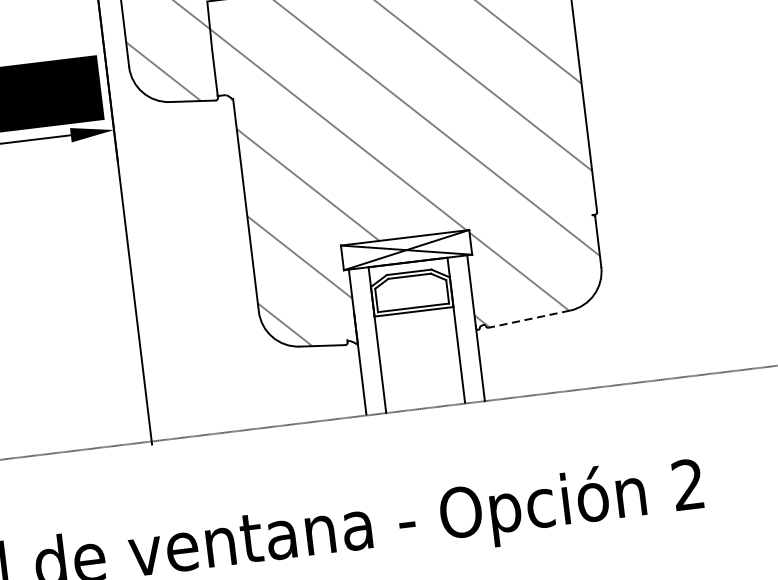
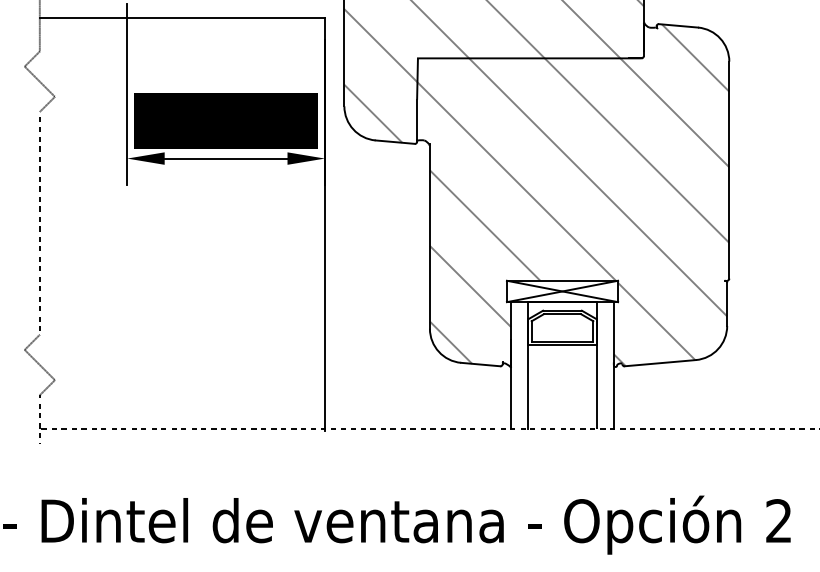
line: (529, 319) -> (660, 363), dashed -> solid

